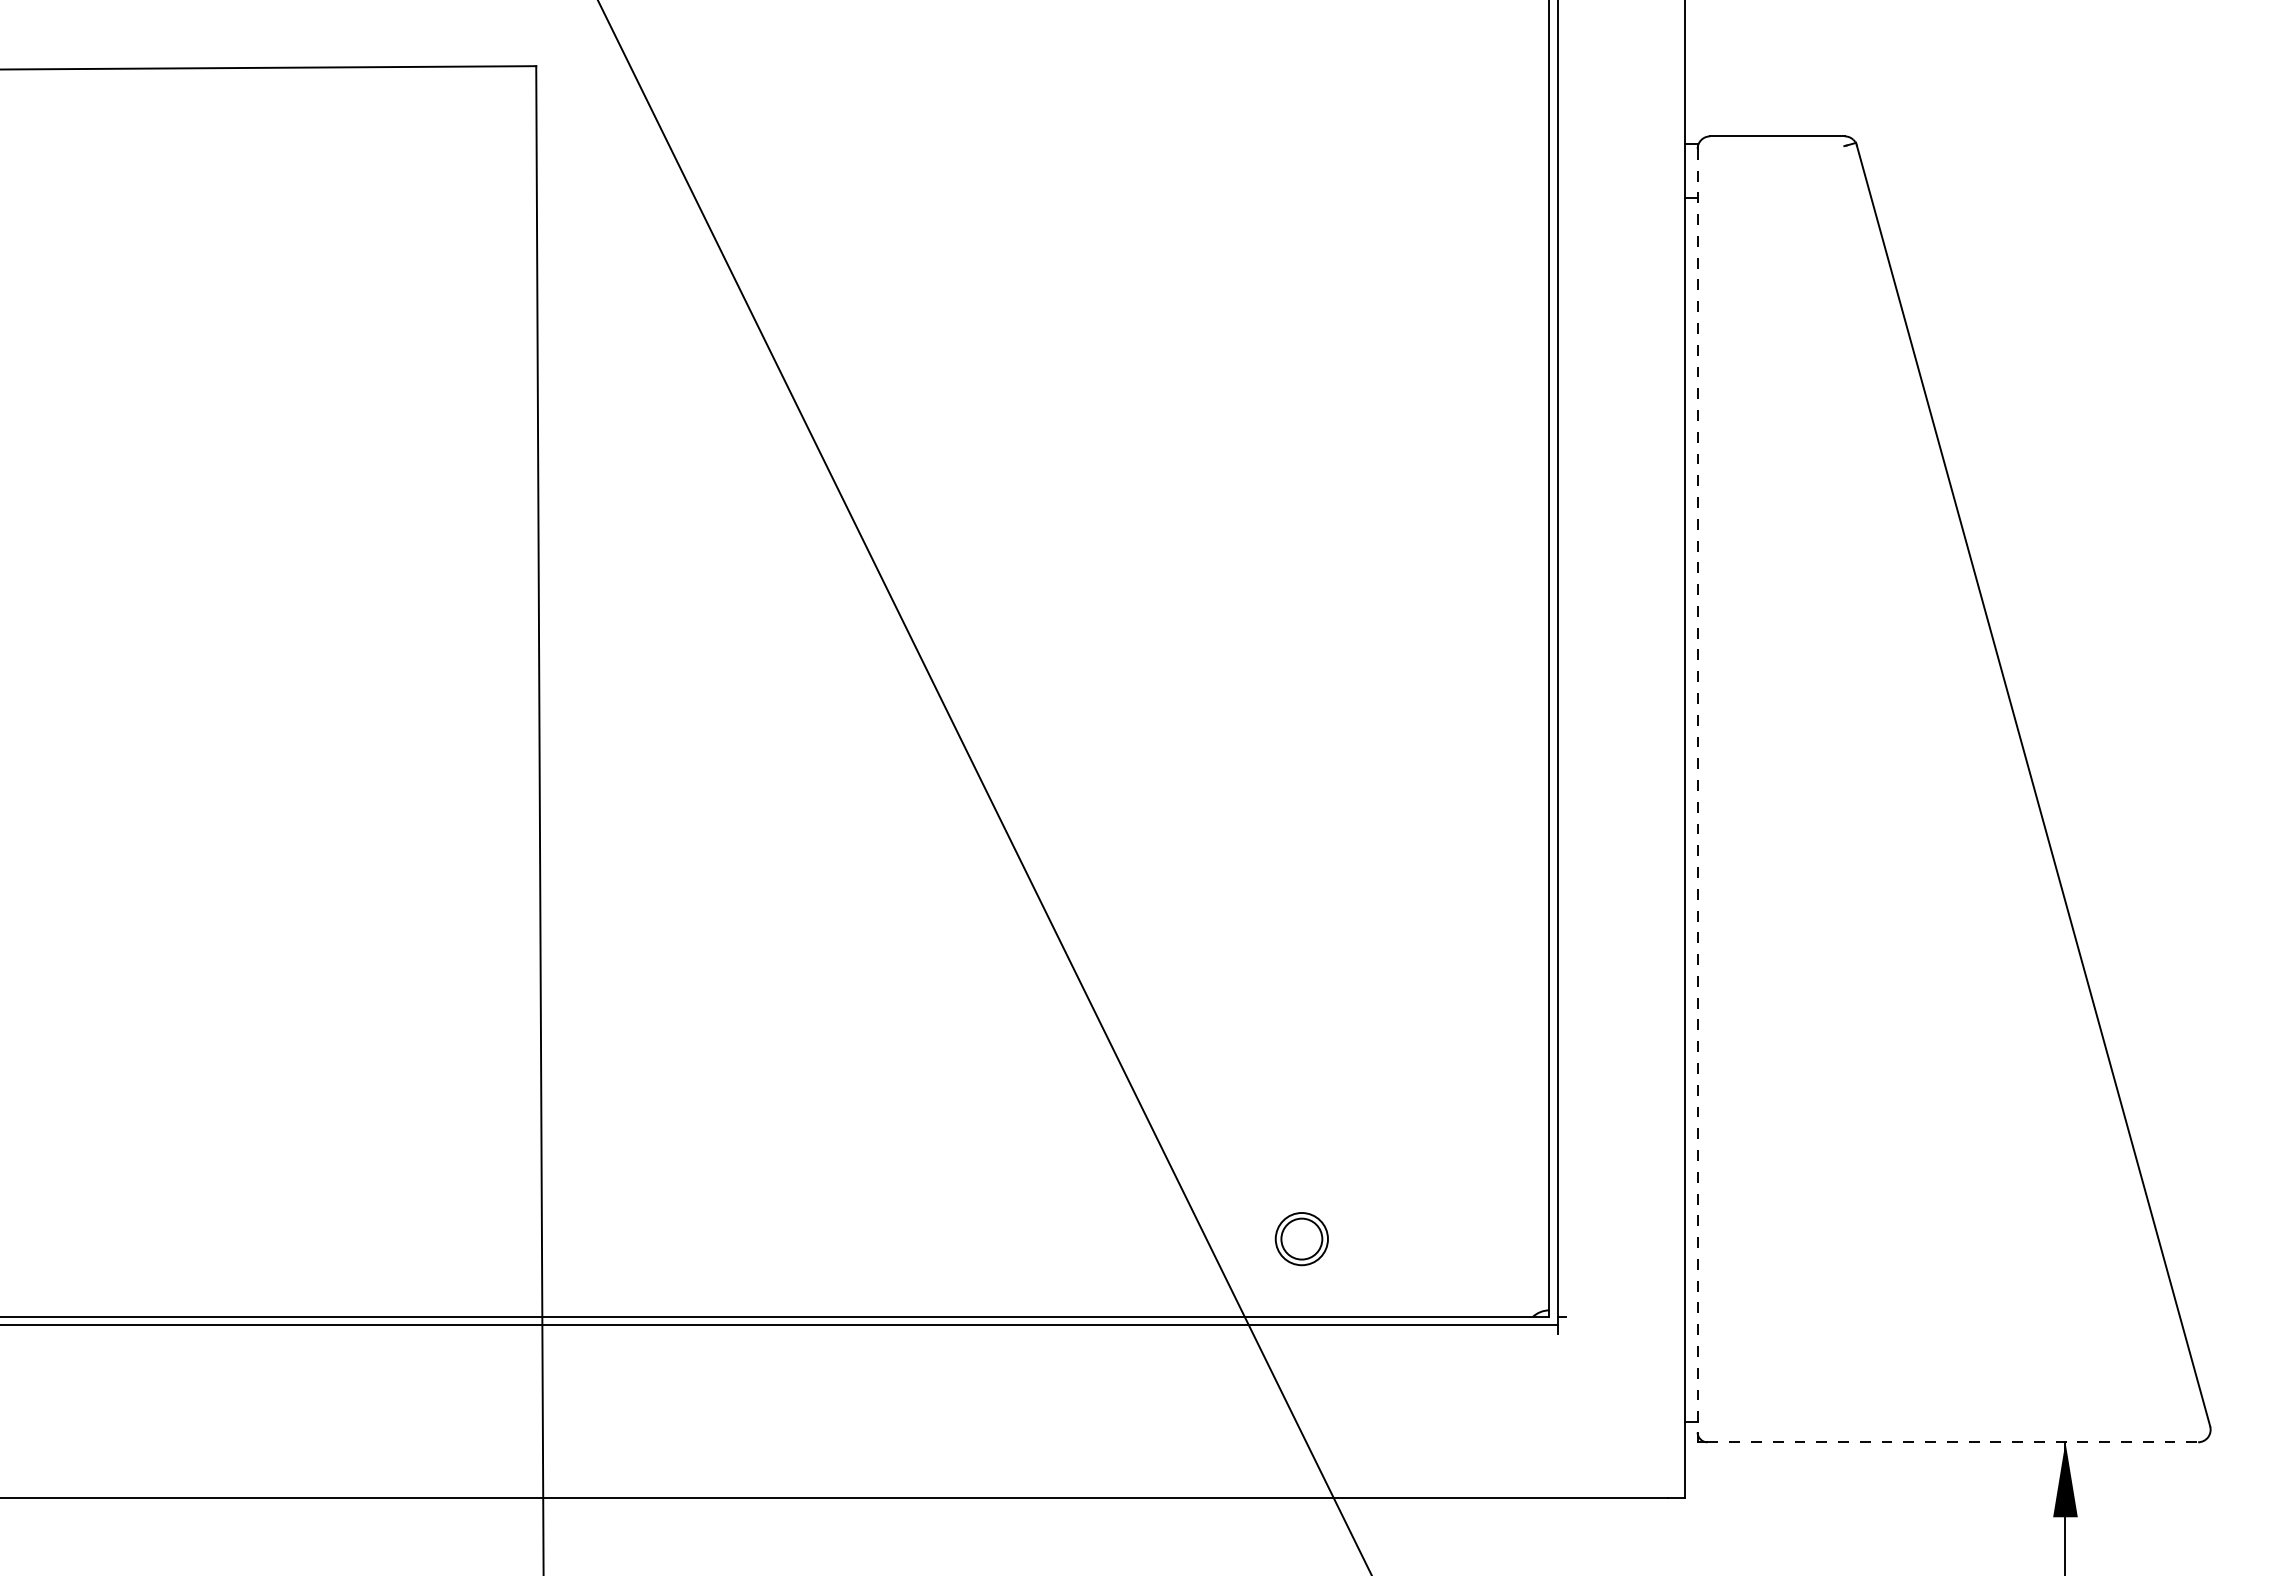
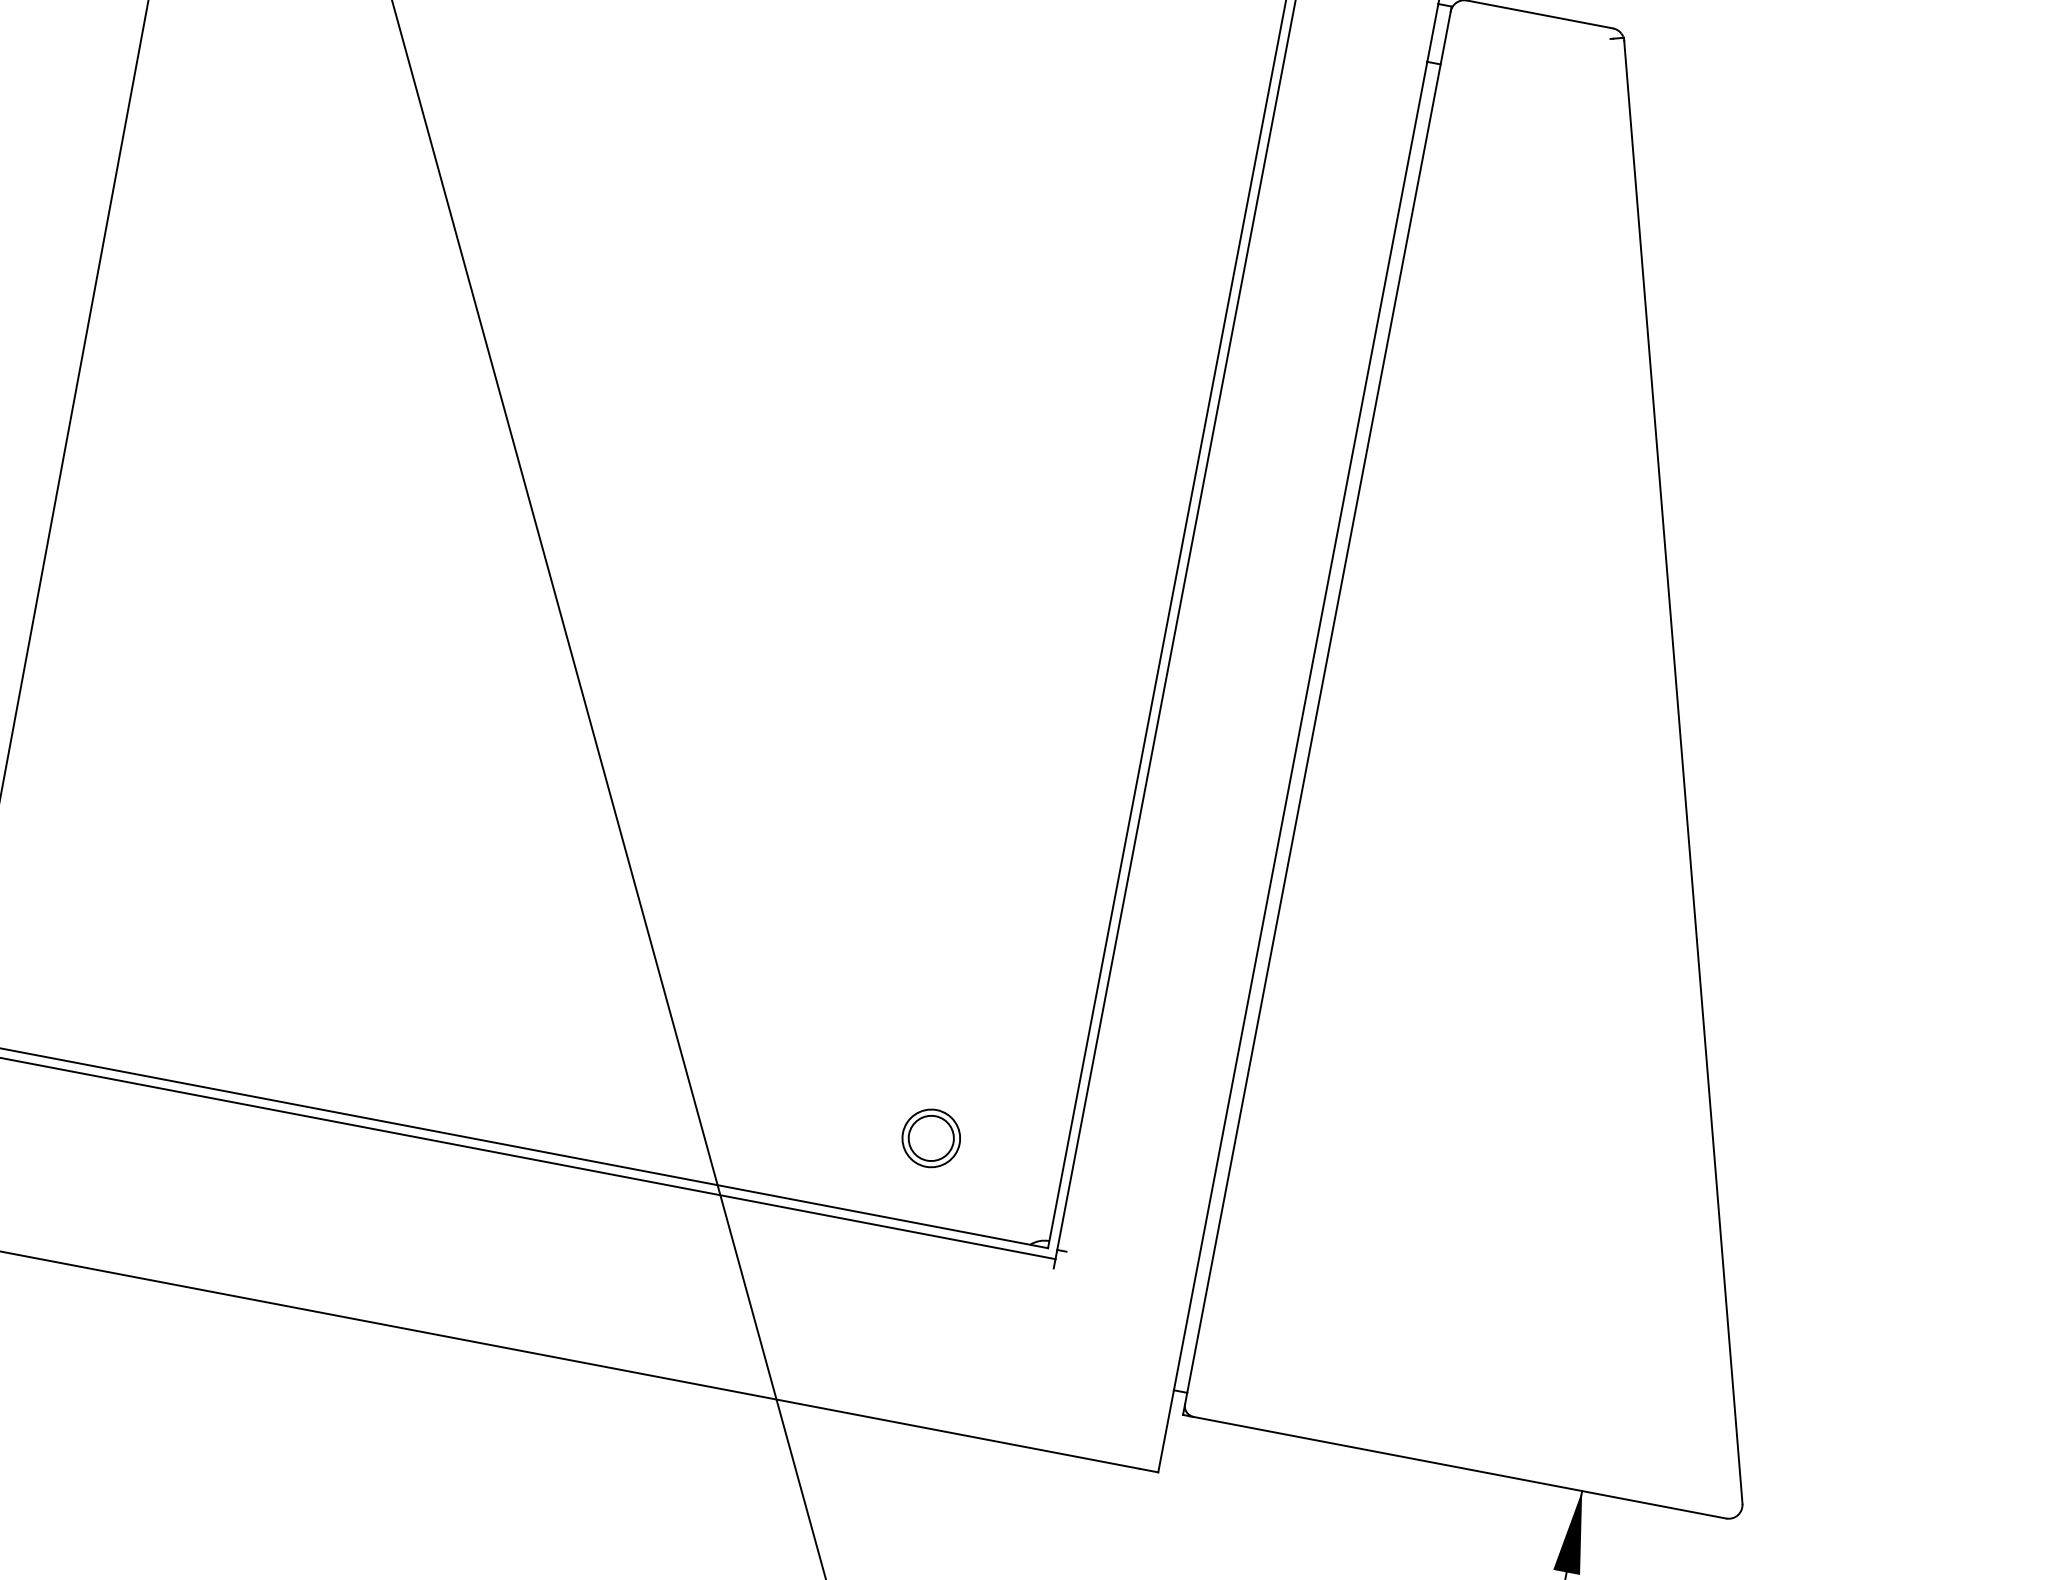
line: (1697, 790) -> (1317, 707), dashed -> solid
part: (1301, 1239) -> (930, 1138), moved
line: (1953, 1442) -> (1460, 1468), dashed -> solid

